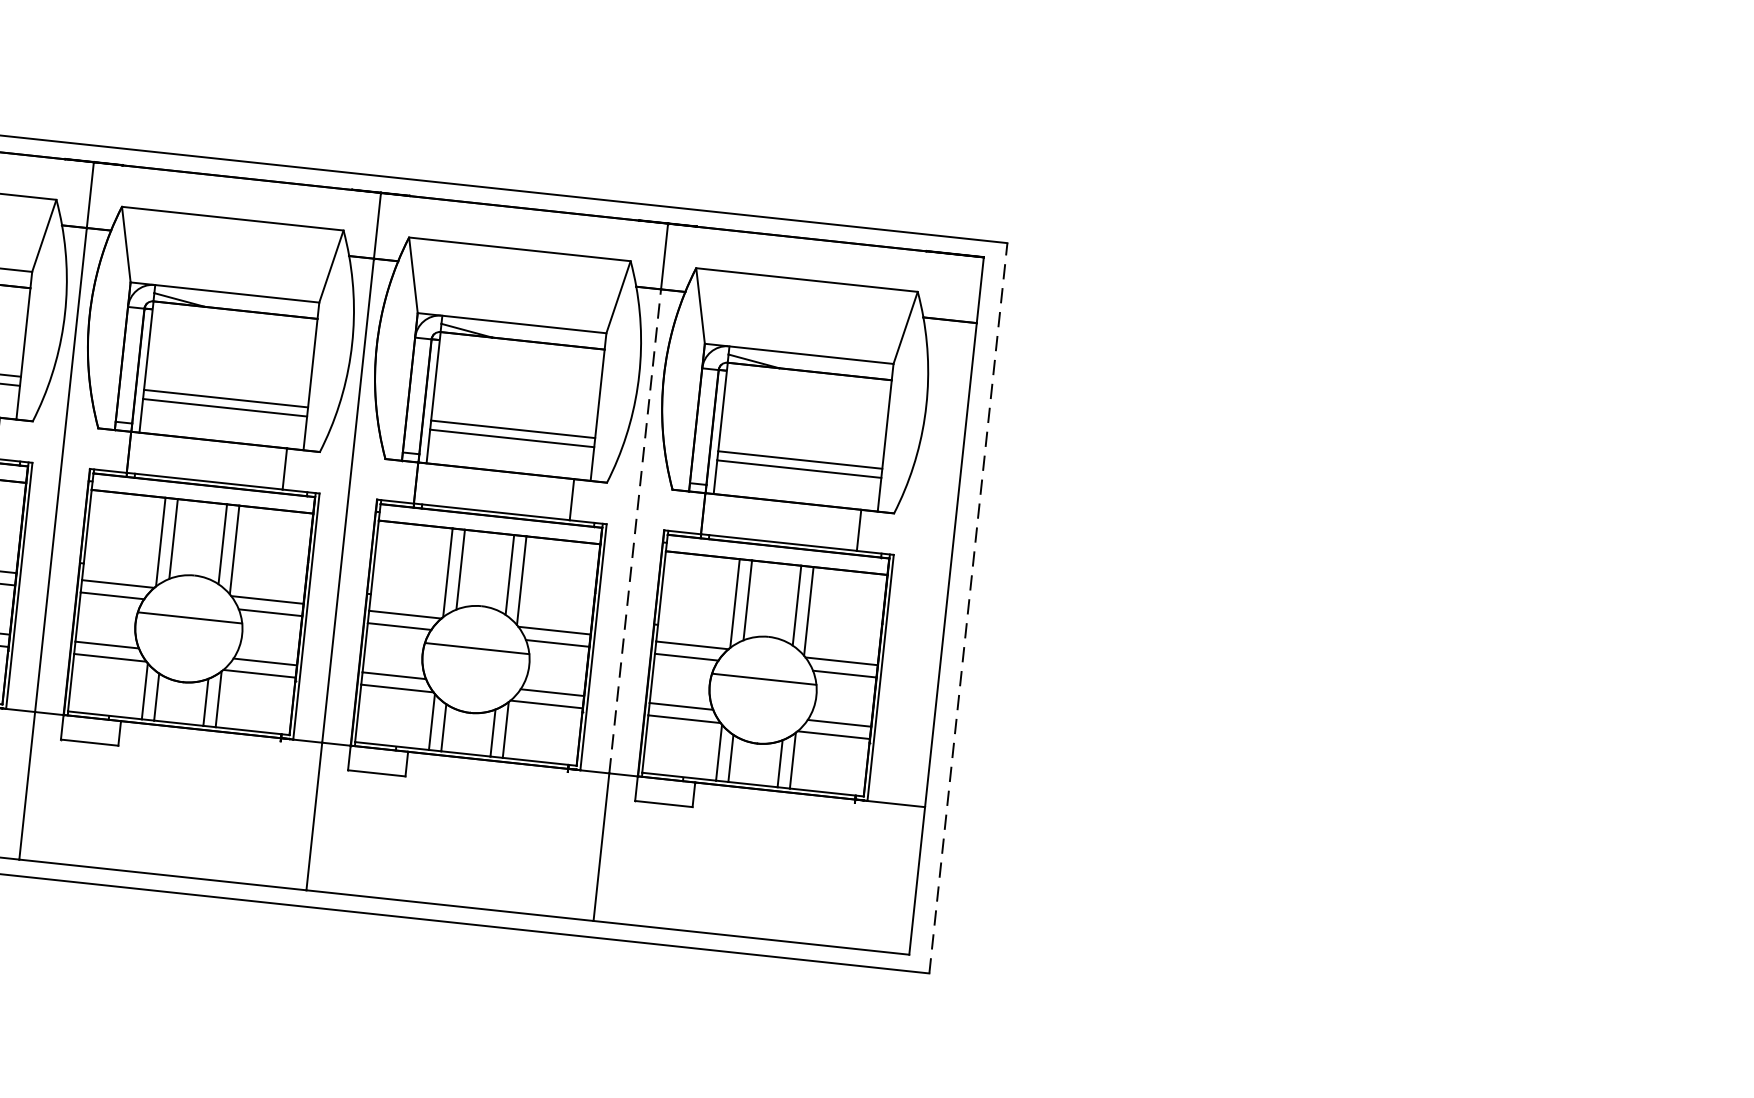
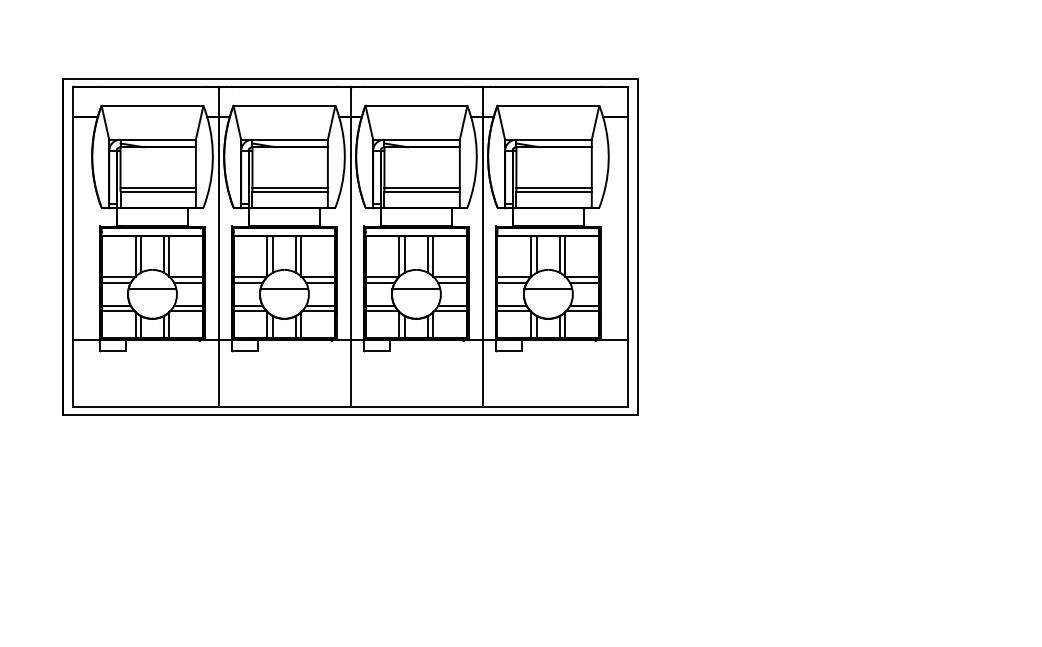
line: (635, 529) -> (482, 227), dashed -> solid
line: (967, 608) -> (637, 247), dashed -> solid

